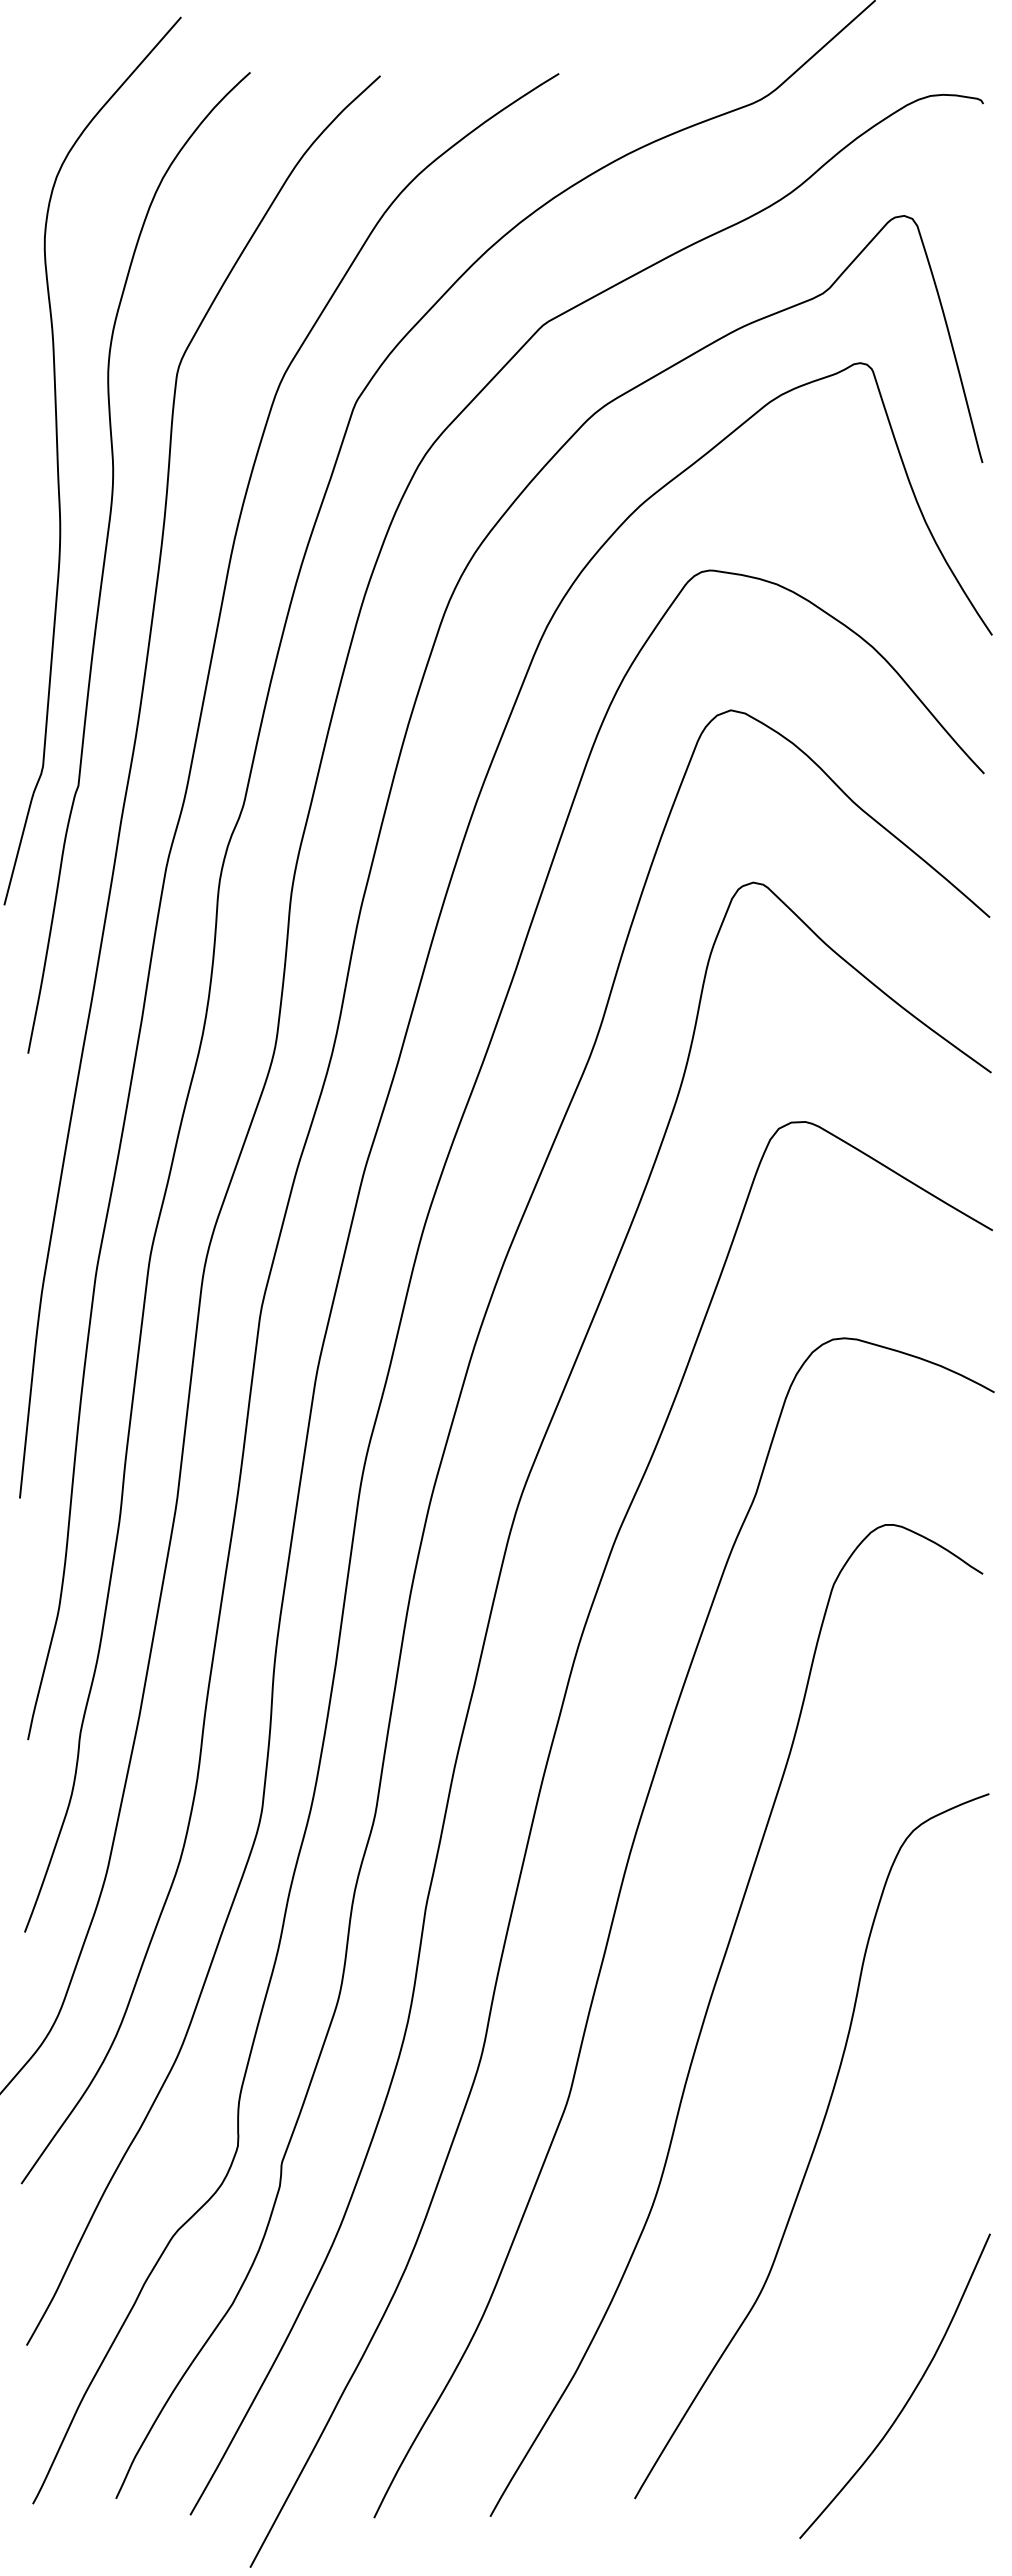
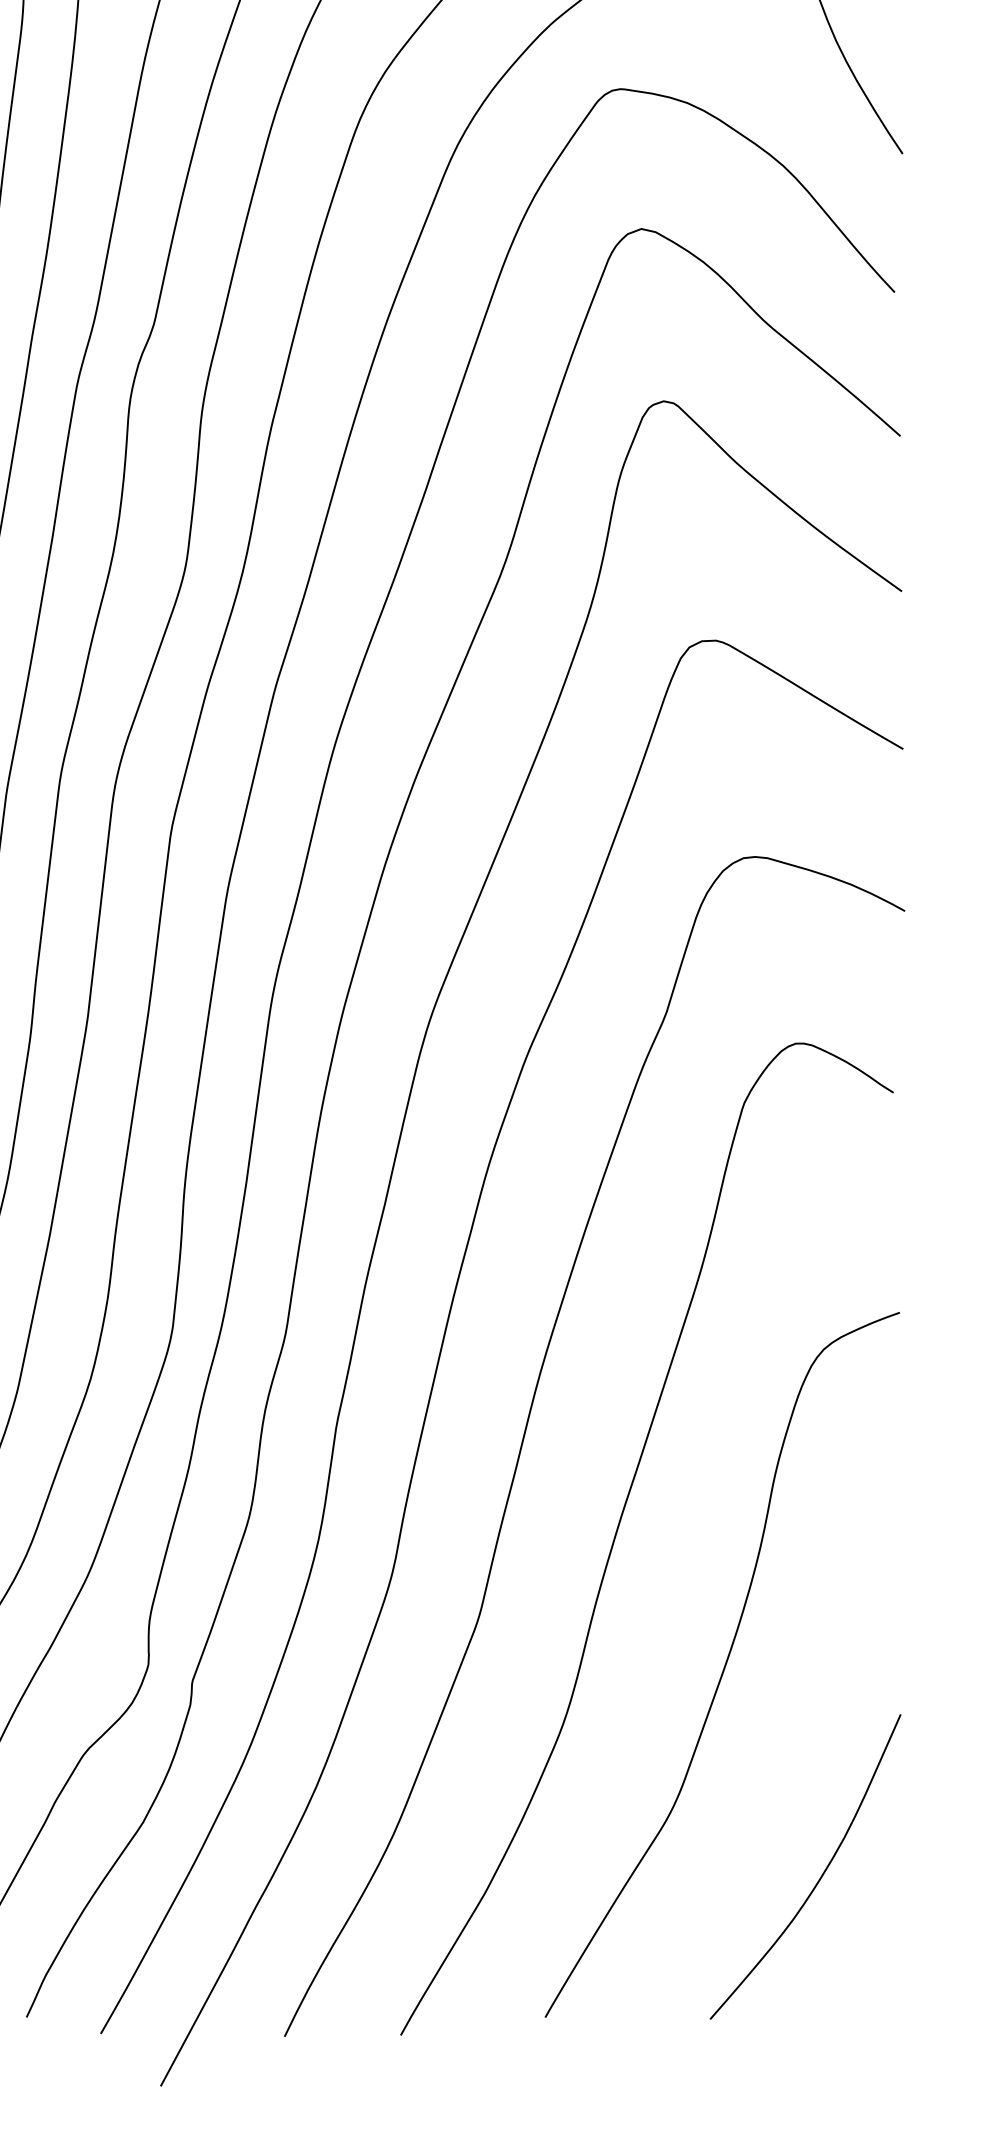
curve: (909, 2396) -> (820, 1877), moved

